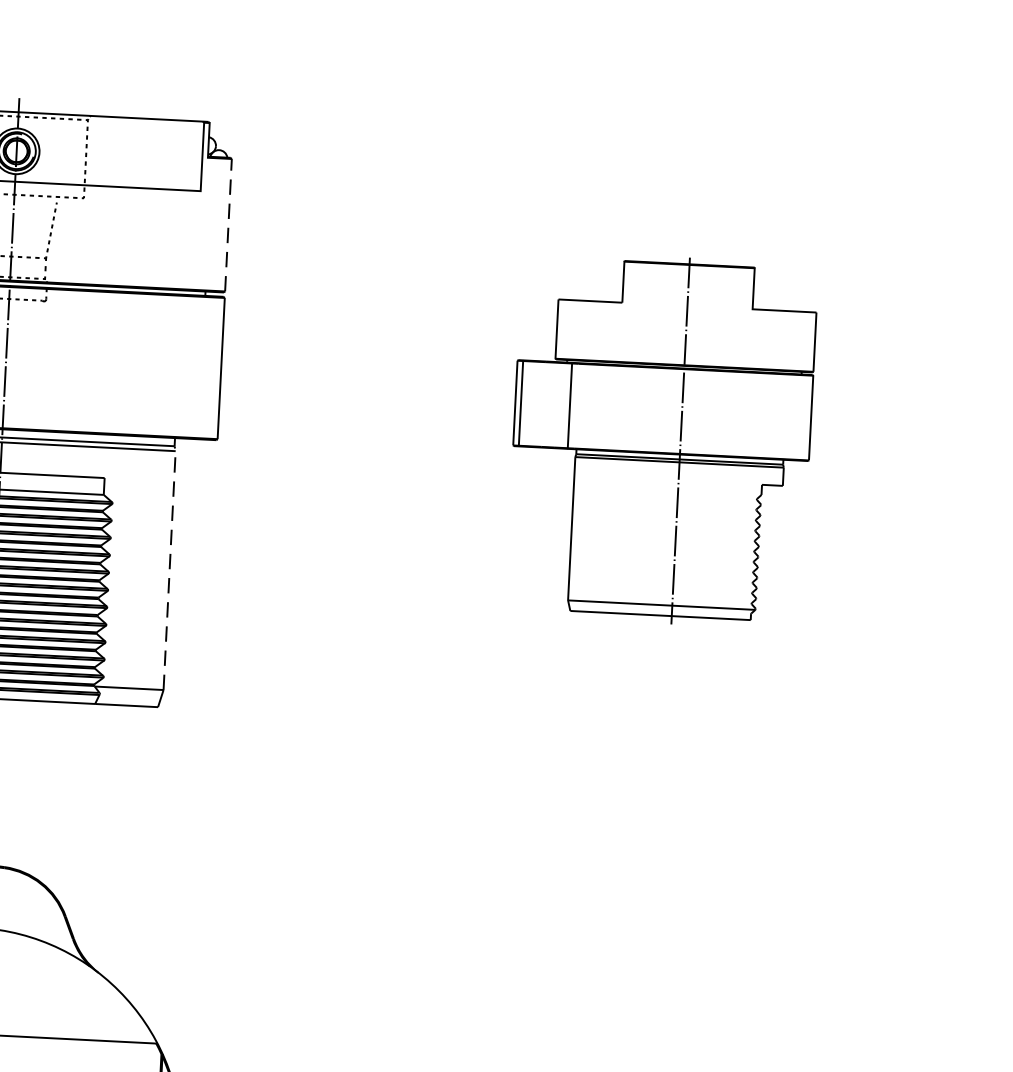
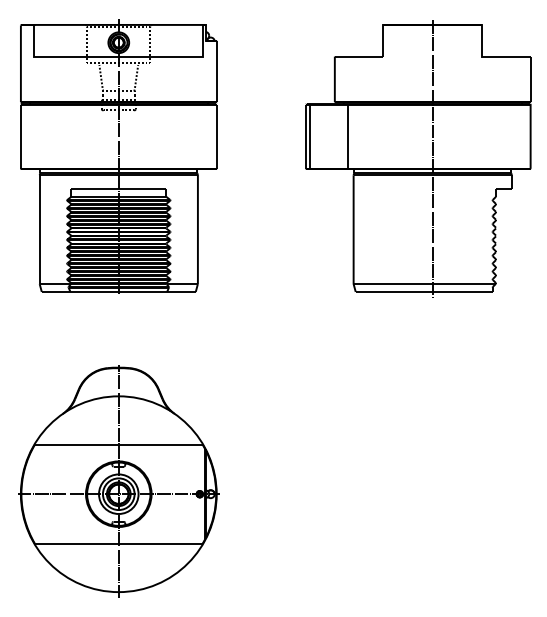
line: (228, 223) -> (216, 70), dashed -> solid
part: (661, 438) -> (418, 158), size x1.67
line: (168, 565) -> (197, 227), dashed -> solid

